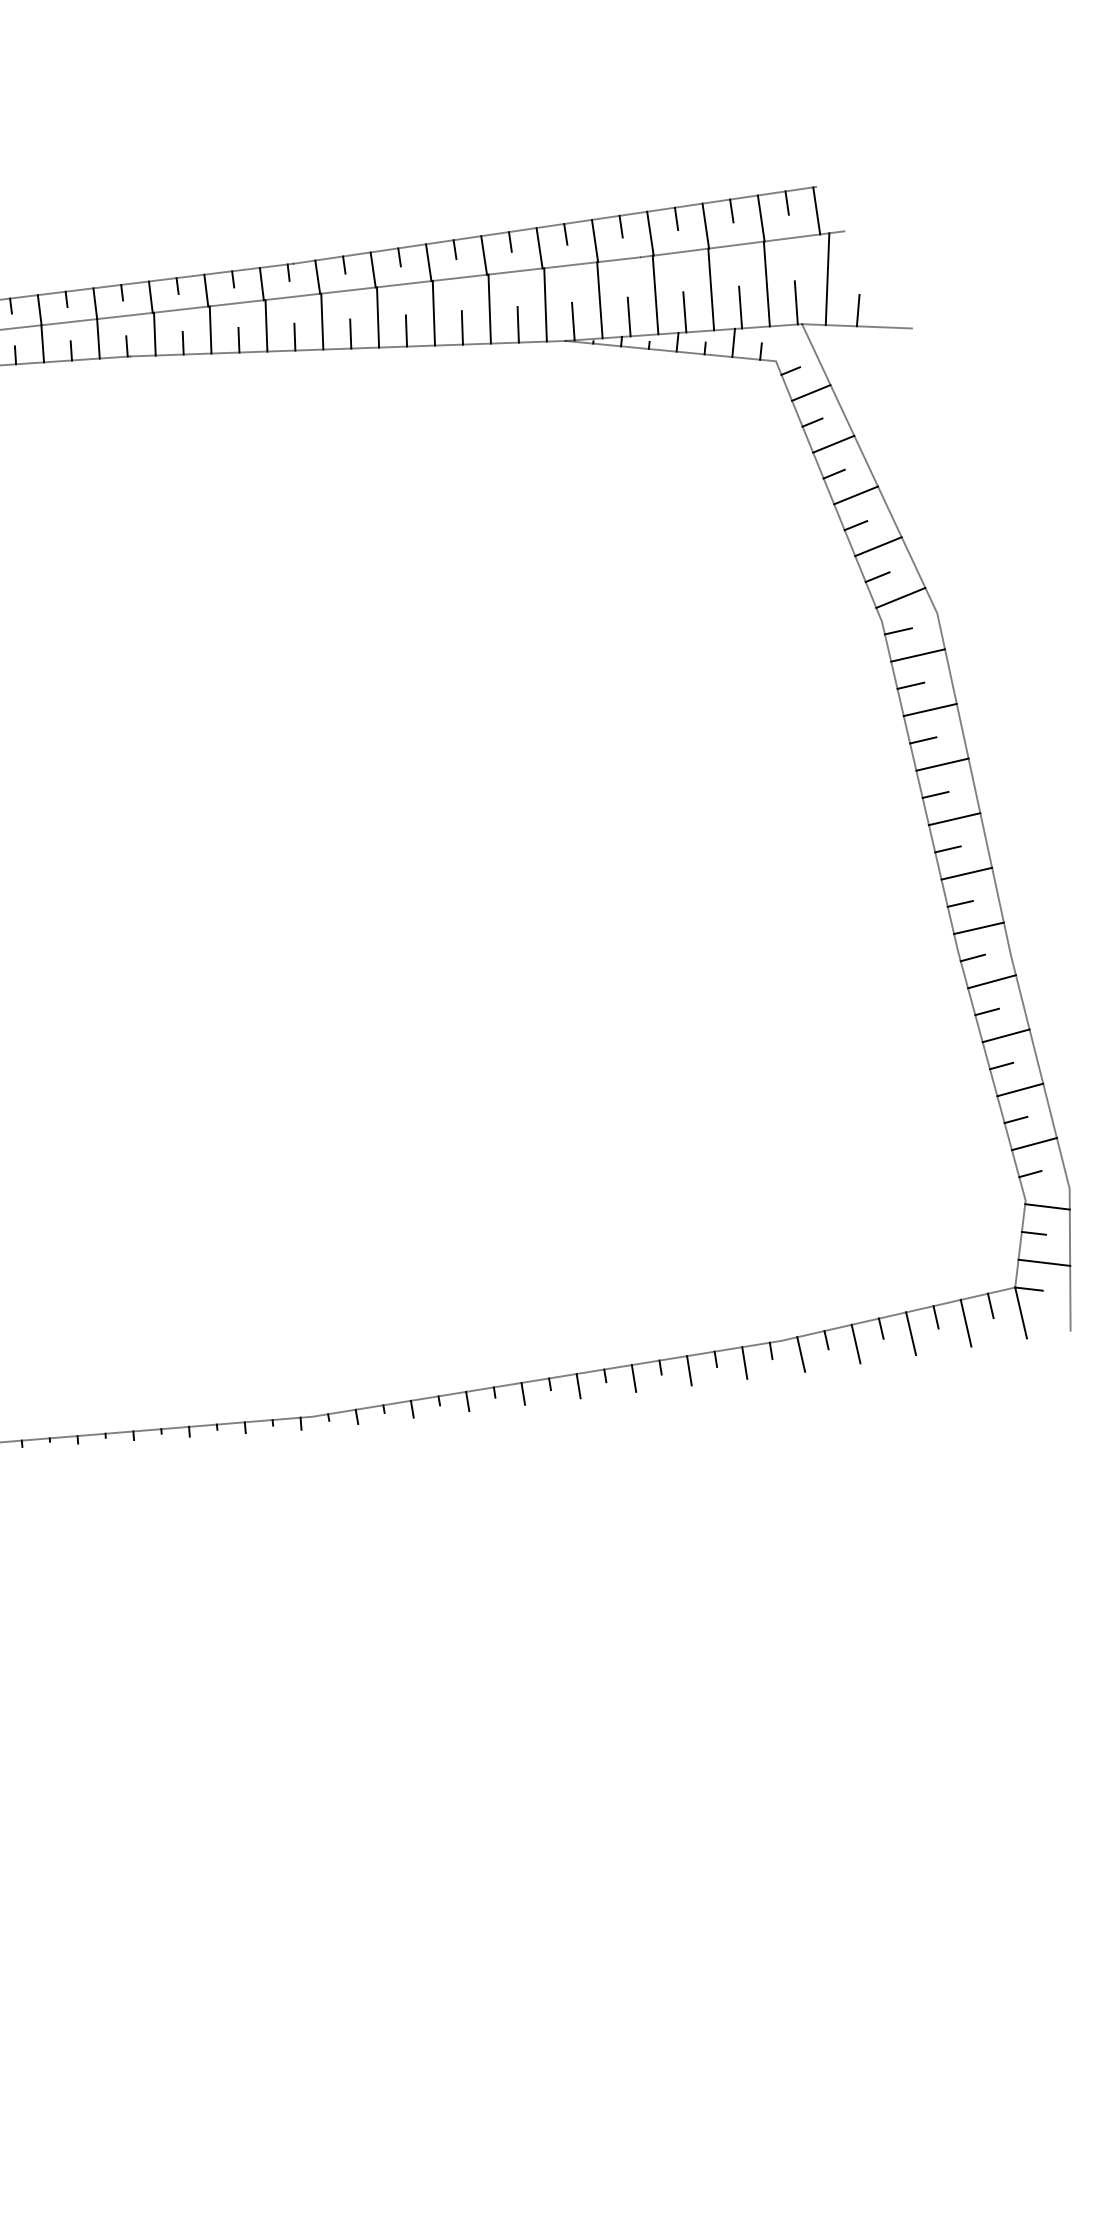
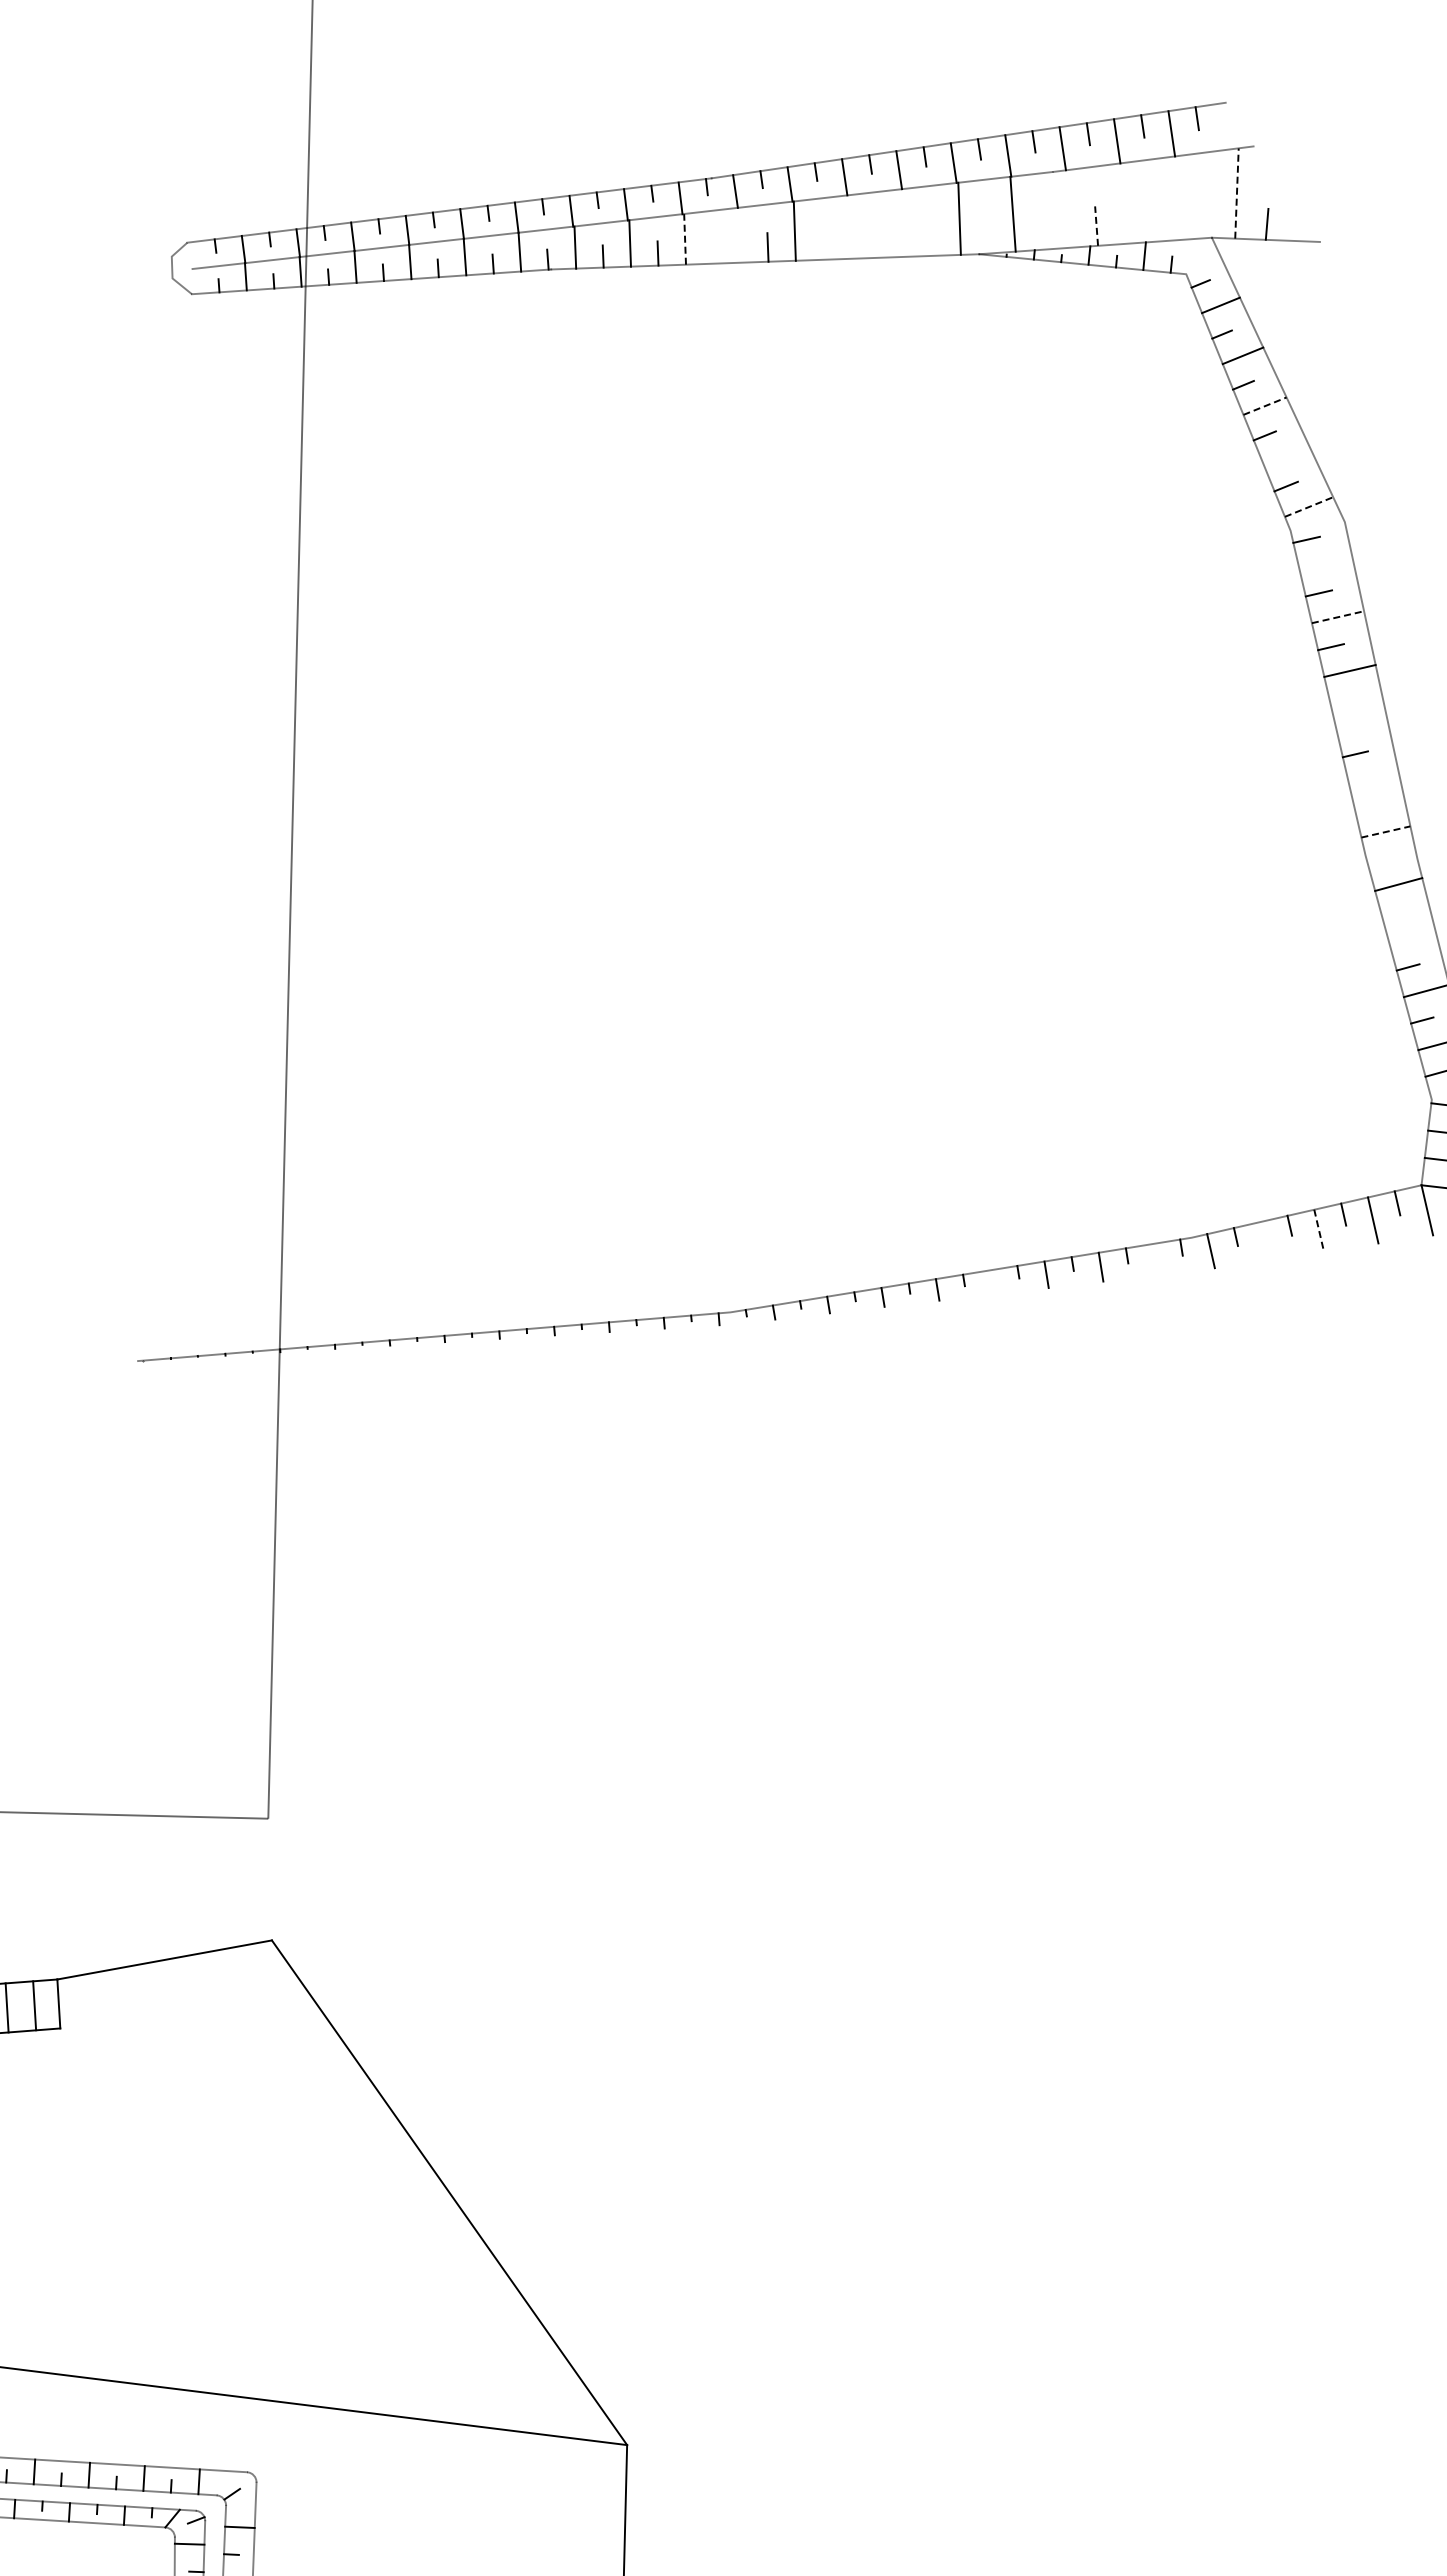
line: (815, 211) -> (1225, 126), removed
line: (827, 279) -> (1236, 193), solid -> dashed
line: (767, 283) -> (1177, 197), removed
line: (711, 289) -> (1122, 203), removed
line: (655, 294) -> (1067, 208), removed
line: (795, 302) -> (1205, 216), removed
line: (739, 306) -> (1150, 220), removed
line: (489, 308) -> (904, 222), removed
line: (433, 312) -> (849, 226), removed
line: (684, 312) -> (1096, 226), solid -> dashed
line: (628, 316) -> (1041, 230), removed
line: (322, 320) -> (740, 234), removed
line: (572, 320) -> (986, 234), removed
line: (518, 323) -> (932, 237), removed
line: (266, 324) -> (685, 238), solid -> dashed
line: (462, 326) -> (877, 240), removed
line: (406, 331) -> (822, 244), removed
line: (294, 337) -> (712, 250), removed
line: (856, 495) -> (1265, 406), solid -> dashed
line: (877, 546) -> (1286, 456), removed
line: (901, 597) -> (1309, 506), solid -> dashed
line: (917, 655) -> (1325, 563), removed
line: (929, 710) -> (1337, 617), solid -> dashed
line: (934, 794) -> (1342, 700), removed
line: (954, 819) -> (1361, 724), removed
line: (966, 873) -> (1373, 778), removed
line: (960, 903) -> (1367, 807), removed
line: (979, 927) -> (1386, 831), solid -> dashed
line: (972, 957) -> (1379, 860), removed
line: (986, 1012) -> (1393, 914), removed
line: (1006, 1035) -> (1412, 937), removed
line: (911, 1333) -> (1319, 1230), solid -> dashed
line: (855, 1343) -> (1264, 1240), removed
line: (744, 1362) -> (1155, 1259), removed
line: (579, 1386) -> (992, 1282), removed

